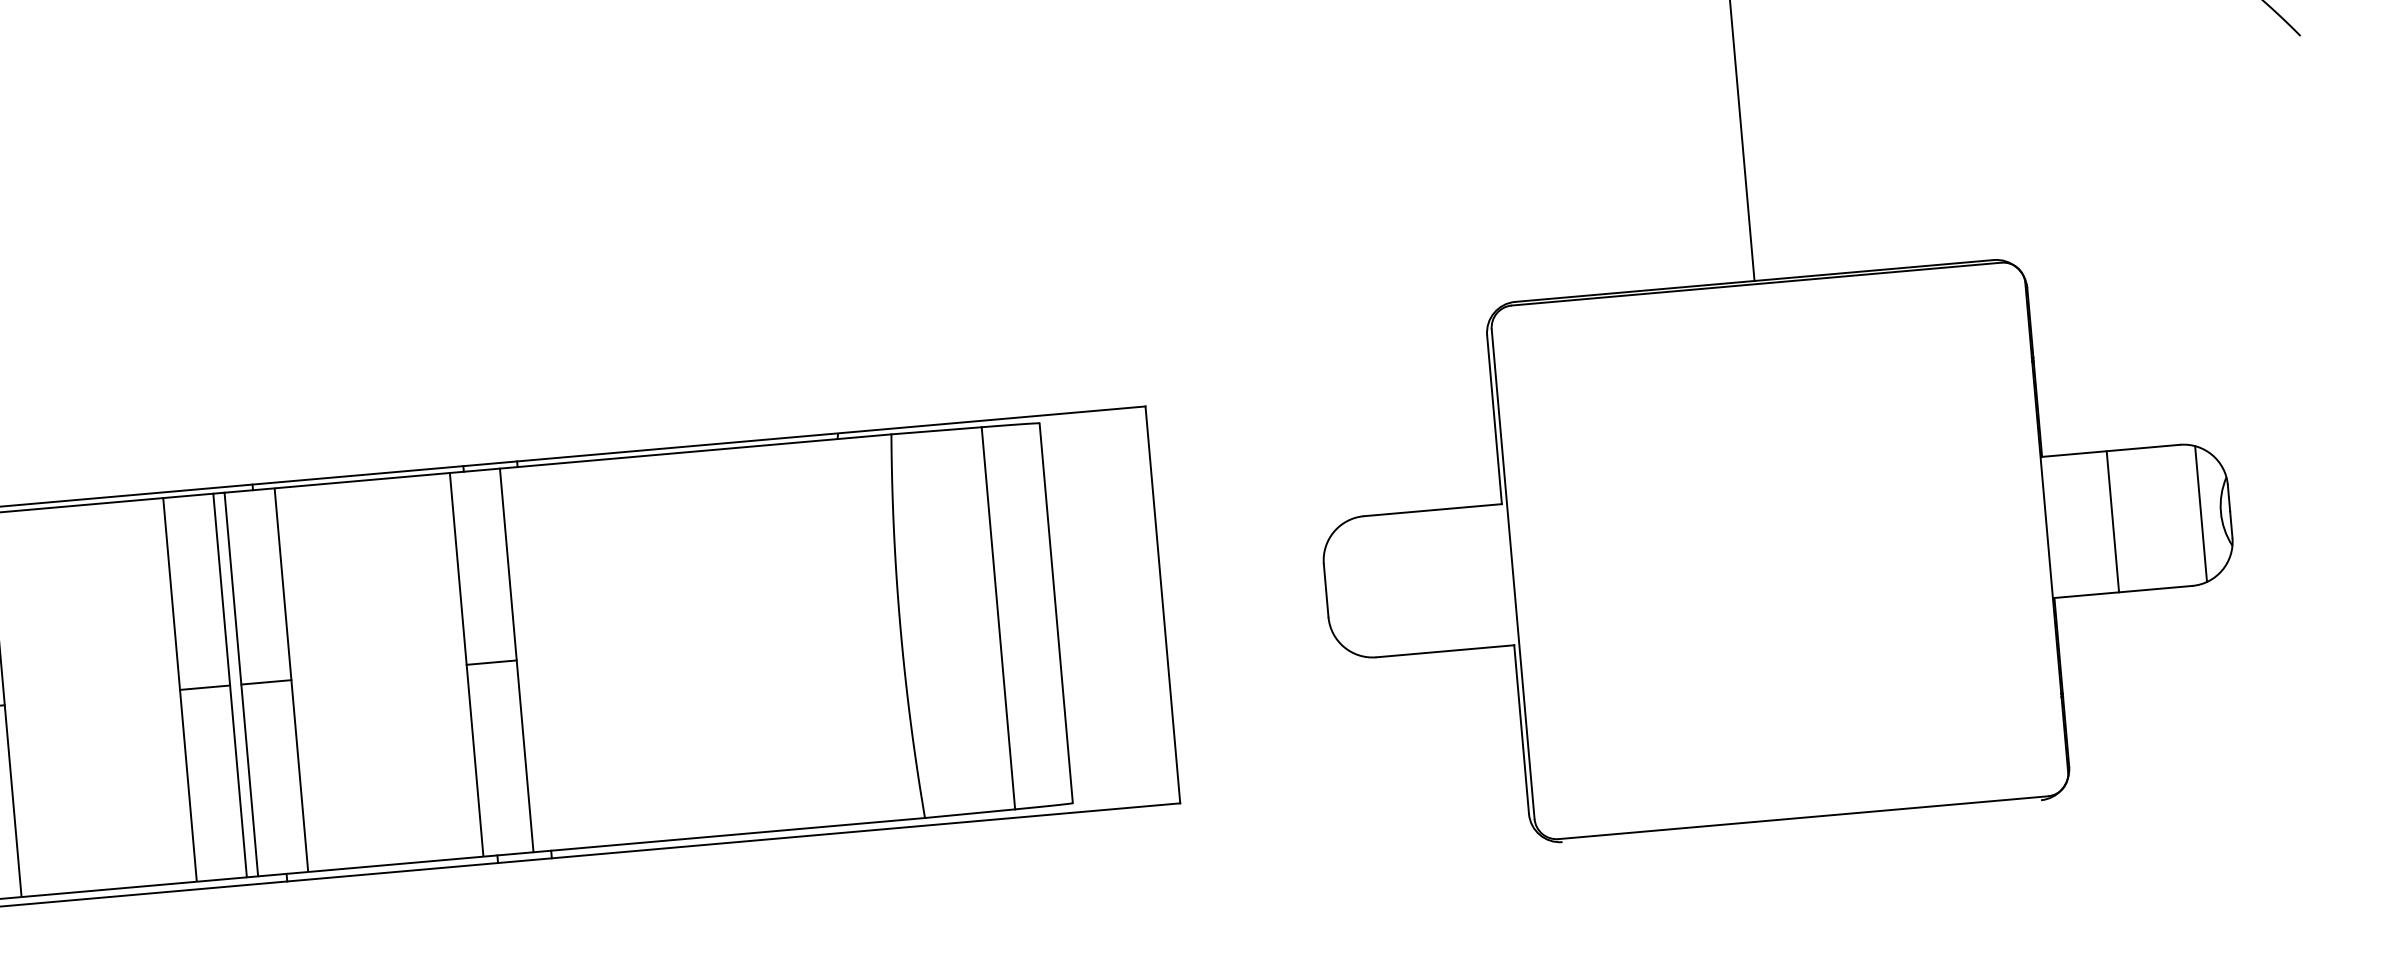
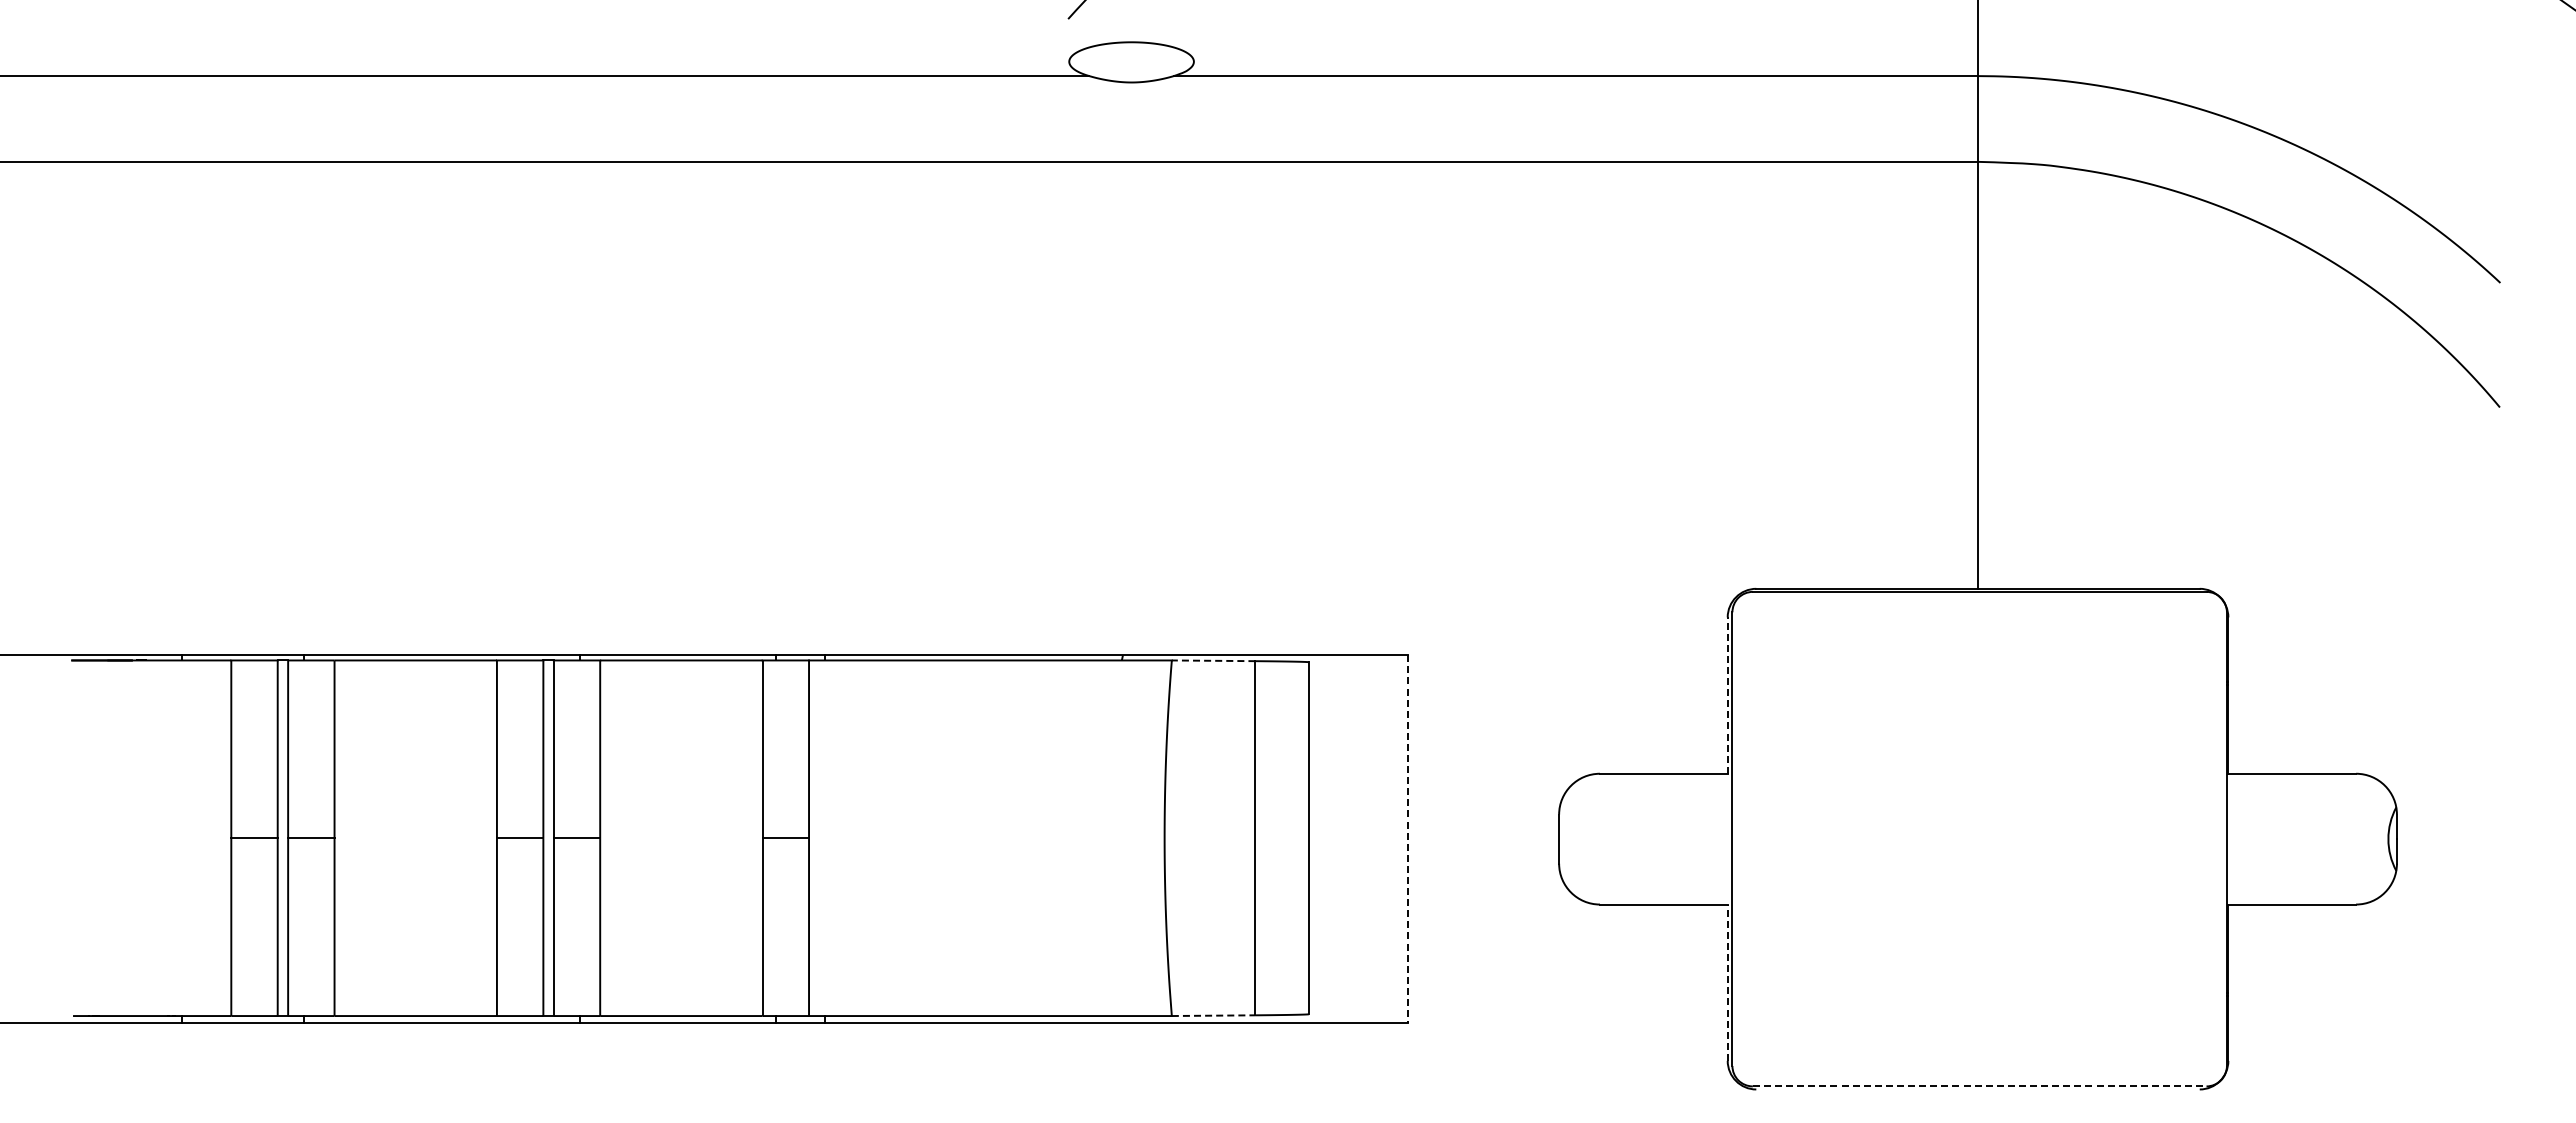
line: (1494, 419) -> (1727, 695), solid -> dashed
line: (936, 430) -> (1213, 660), solid -> dashed
line: (2200, 514) -> (2369, 839), removed
line: (2113, 521) -> (2288, 838), removed
line: (1162, 605) -> (1407, 839), solid -> dashed
line: (1521, 729) -> (1727, 982), solid -> dashed
line: (969, 813) -> (1213, 1015), solid -> dashed
line: (1803, 817) -> (1979, 1086), solid -> dashed

